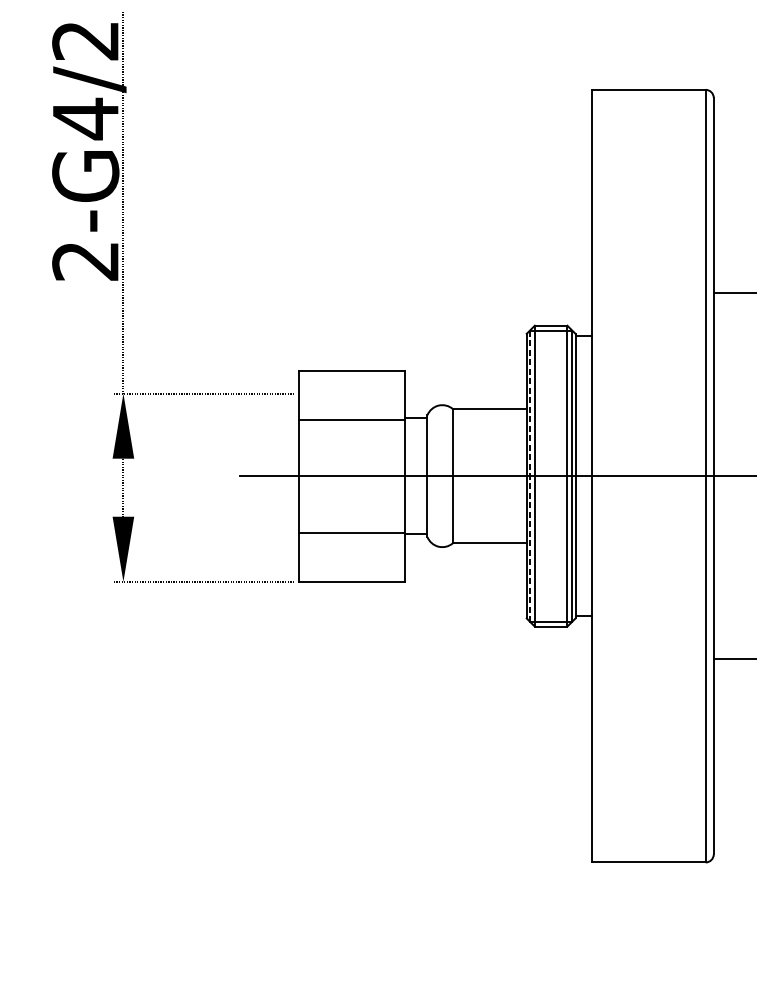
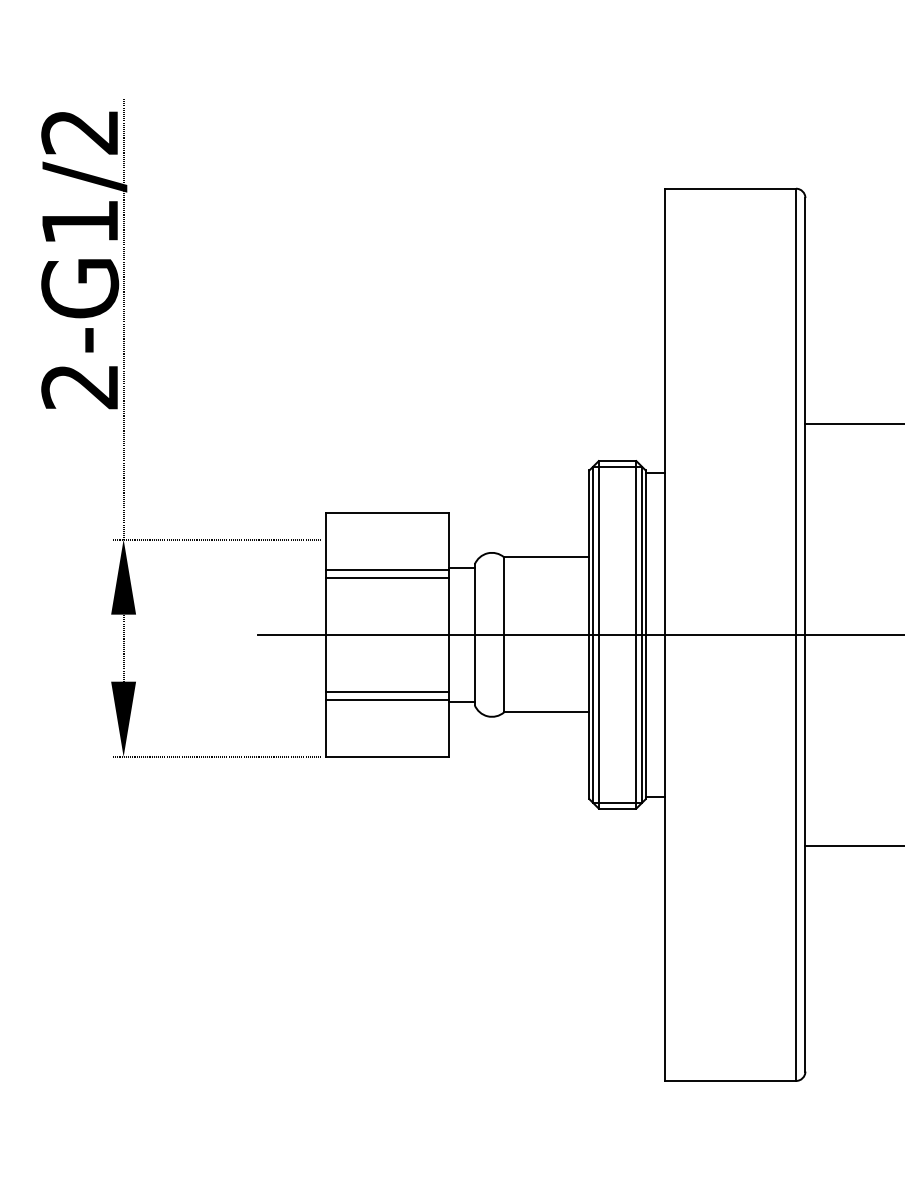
text: (85, 119) -> (79, 222), 2-G4/2 -> 2-G1/2
line: (351, 426) -> (387, 577), added
line: (530, 476) -> (593, 635), dashed -> solid
line: (351, 525) -> (387, 691), added

